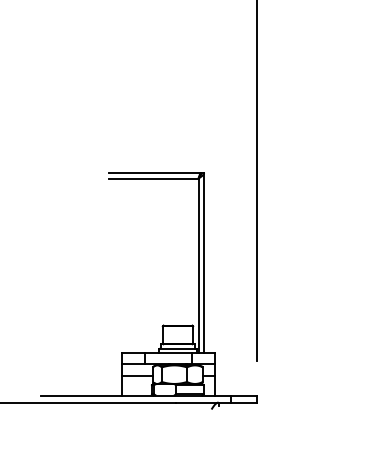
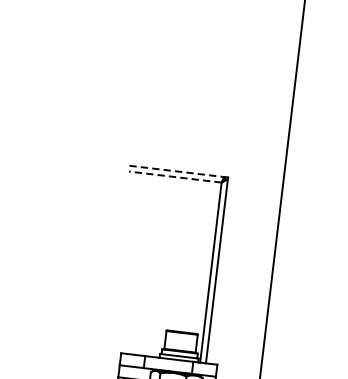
line: (155, 172) -> (177, 171), solid -> dashed
line: (153, 178) -> (175, 177), solid -> dashed

